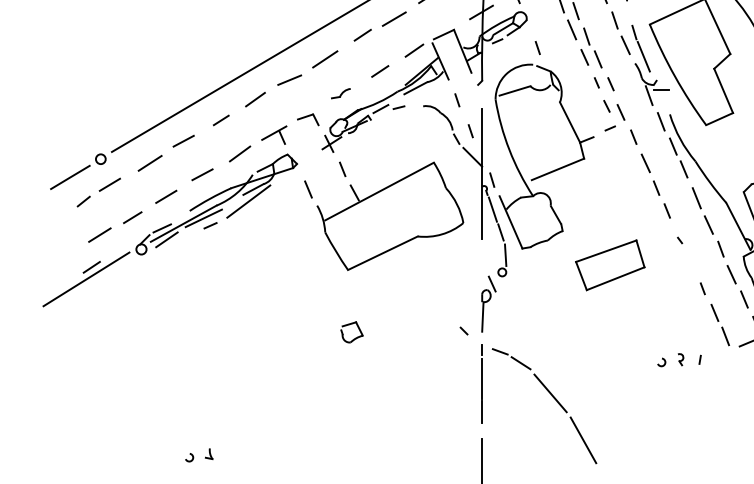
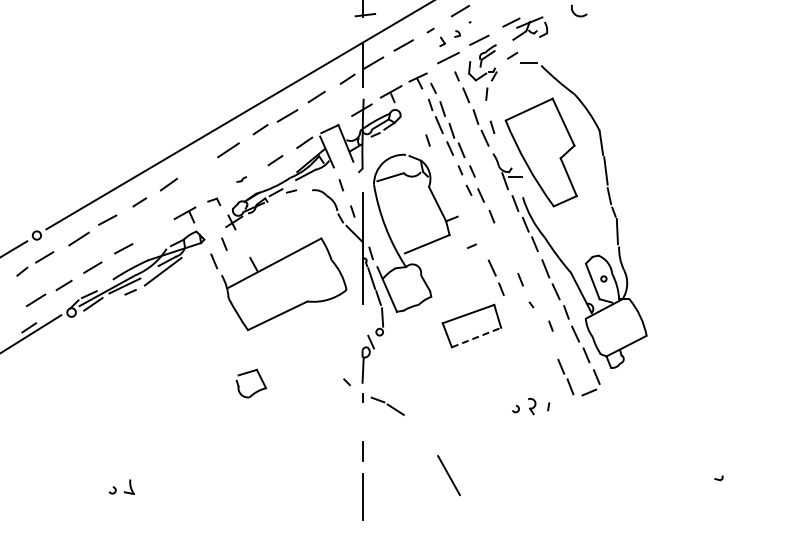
line: (537, 47) -> (427, 140), moved
line: (643, 56) -> (500, 147), removed
line: (288, 79) -> (197, 167), removed
part: (340, 93) -> (241, 179), size x0.6
part: (307, 119) -> (213, 201), size x0.7
line: (609, 127) -> (471, 245), moved
line: (239, 153) -> (155, 230), removed
line: (342, 168) -> (224, 243), moved
part: (649, 174) -> (495, 277), moved
line: (615, 278) -> (476, 337), solid -> dashed
line: (702, 288) -> (550, 325), moved
part: (352, 331) -> (251, 382), size x1.6
part: (681, 359) -> (532, 406), size x1.6
line: (482, 378) -> (362, 422), removed
line: (550, 393) -> (420, 435), removed
part: (209, 454) -> (129, 487), size x1.6

